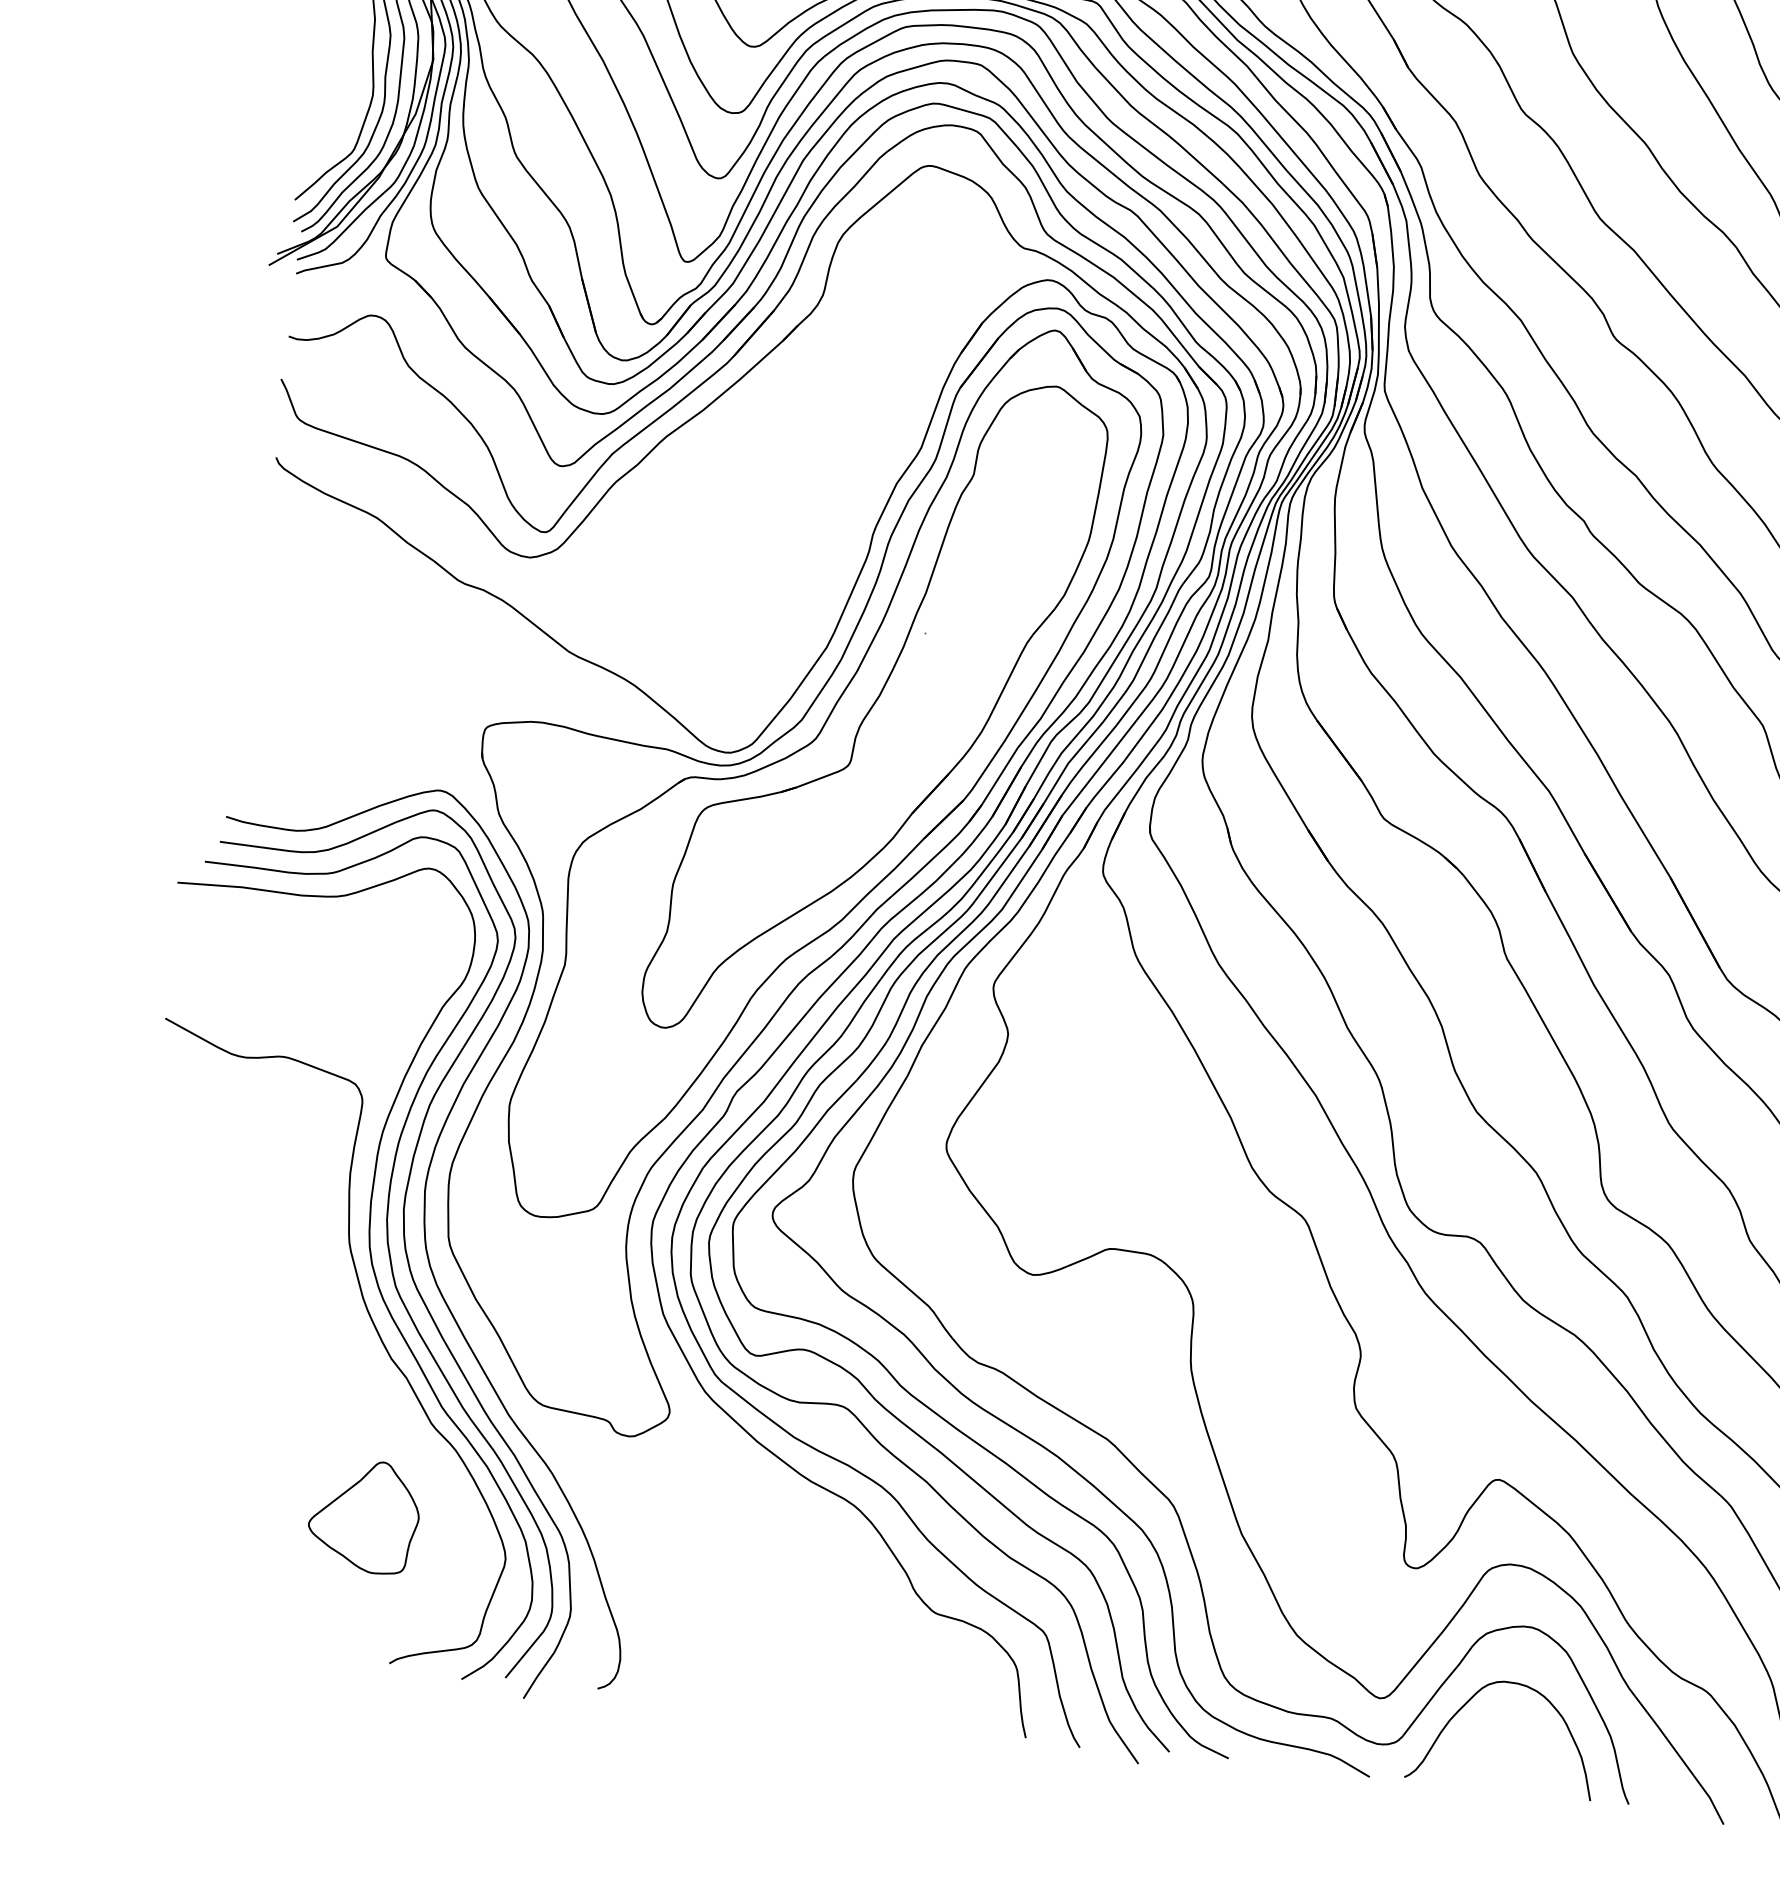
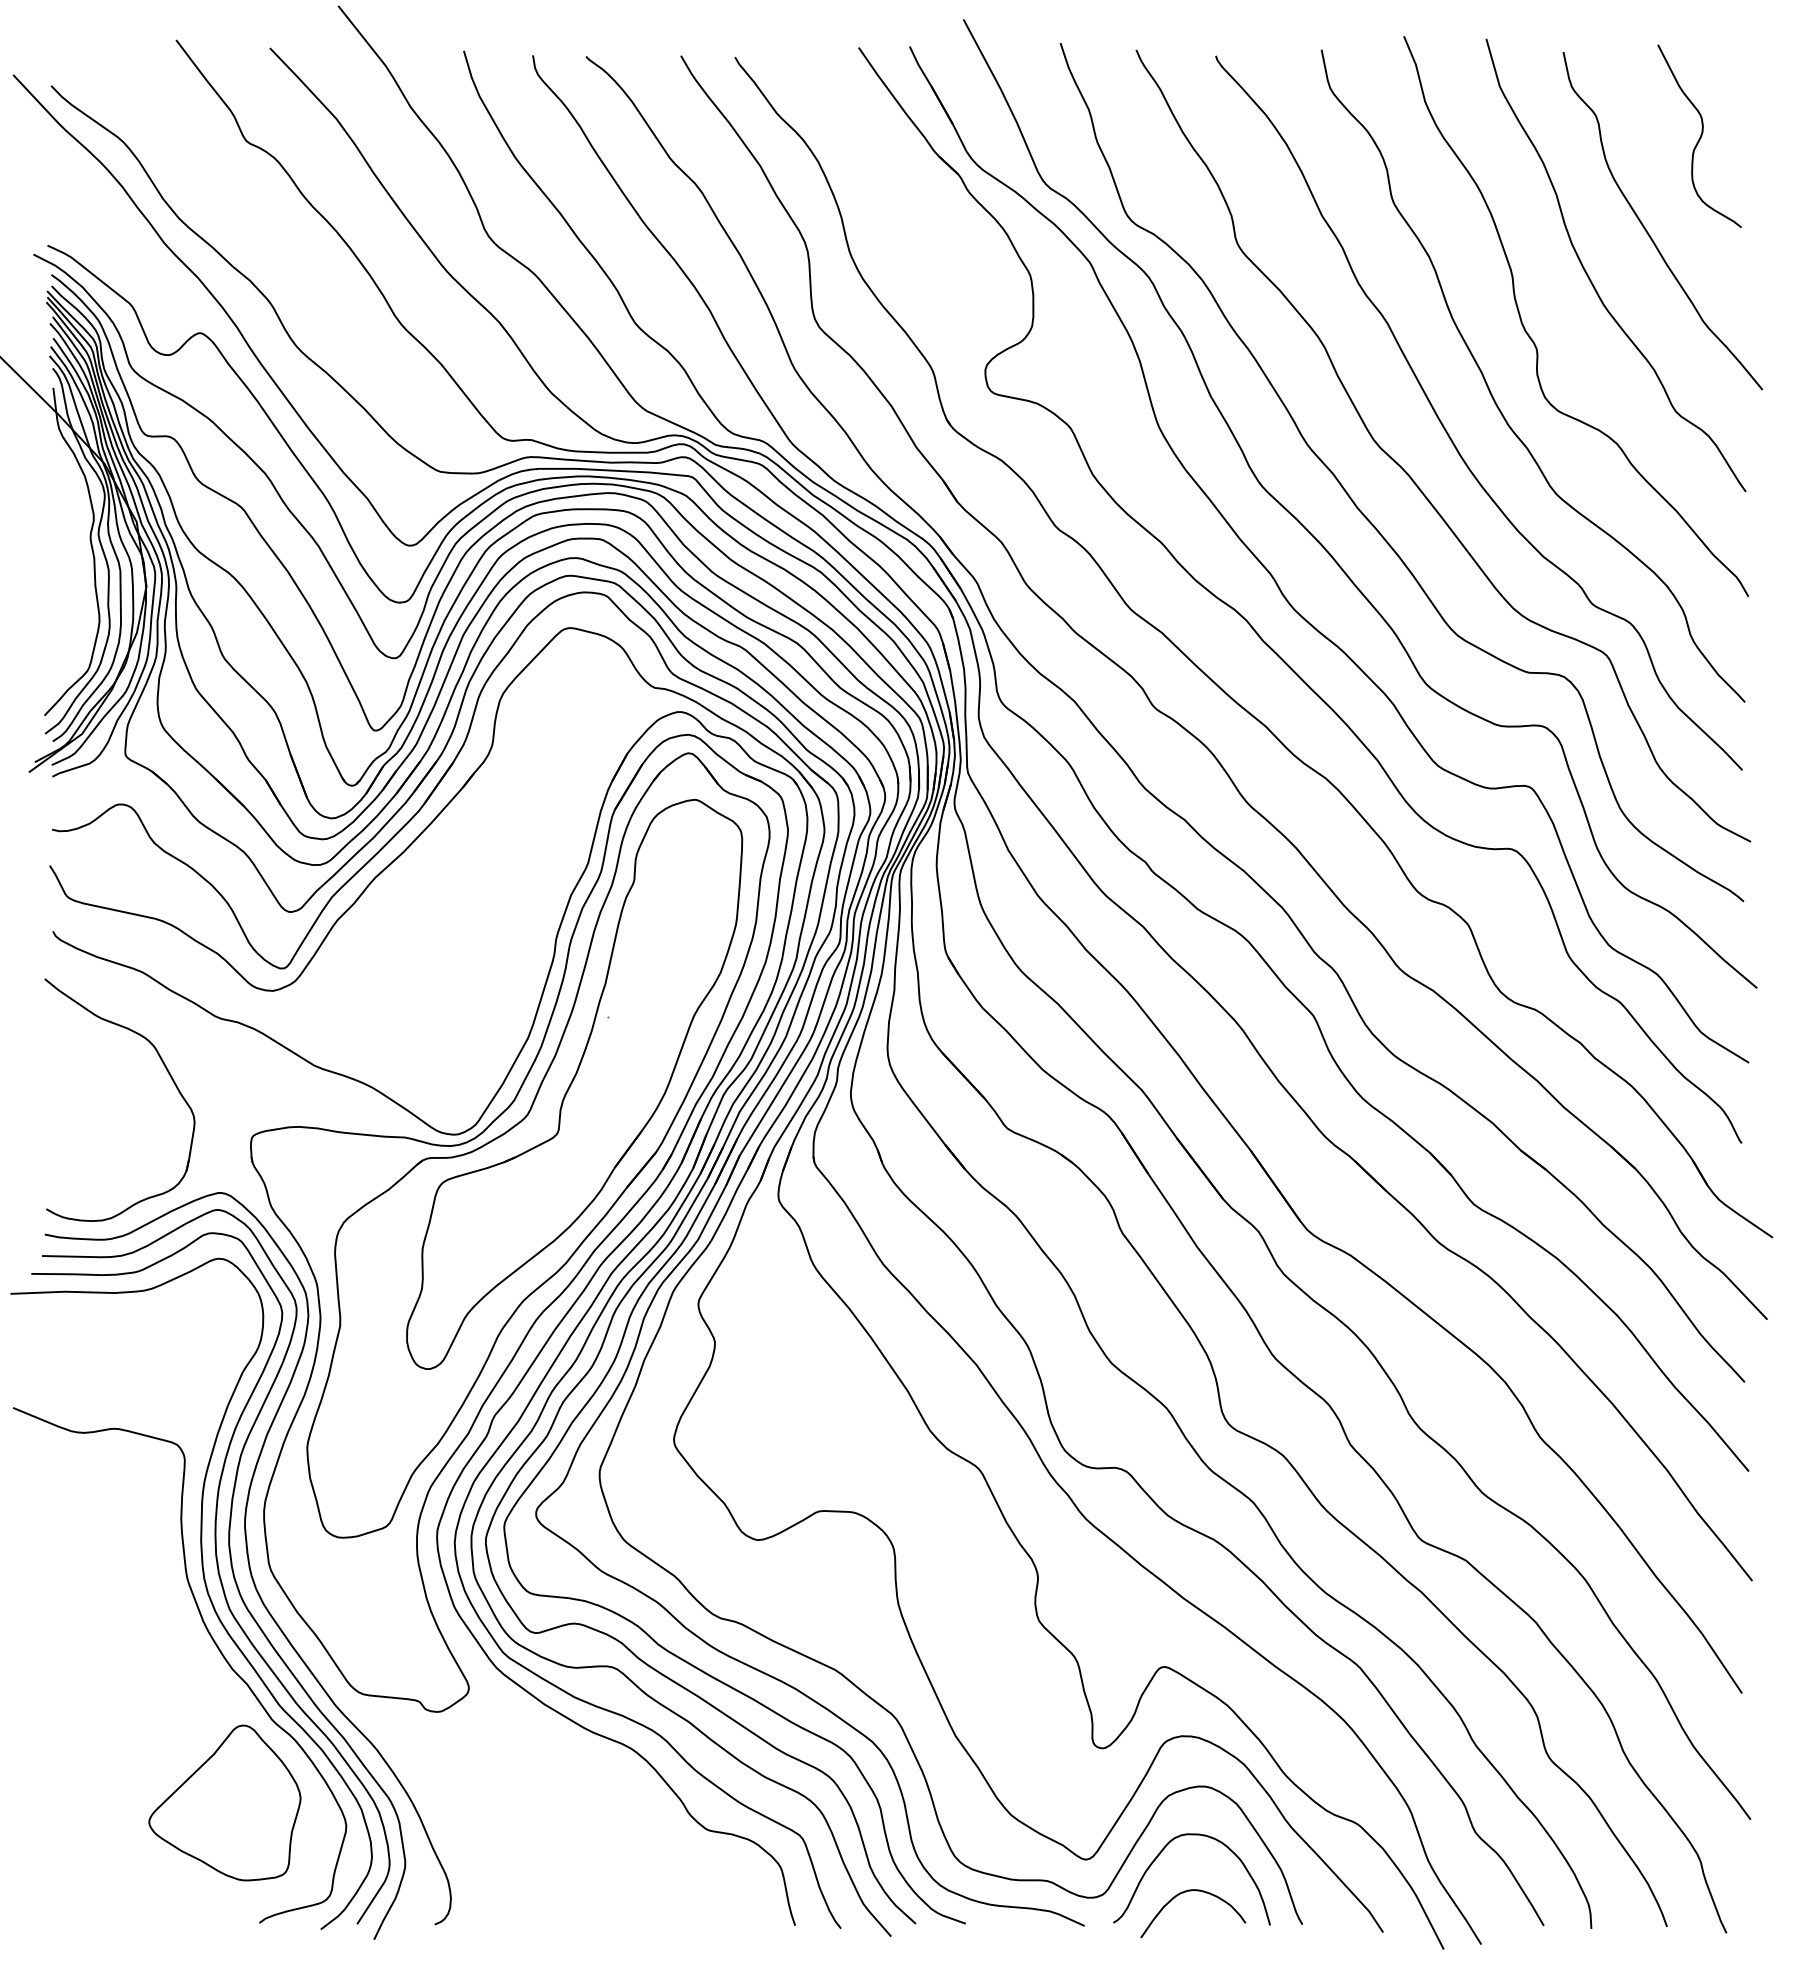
part: (394, 642) -> (168, 1074), added
part: (363, 1515) -> (224, 1802), size x1.67
curve: (1501, 1750) -> (1191, 1891), added

